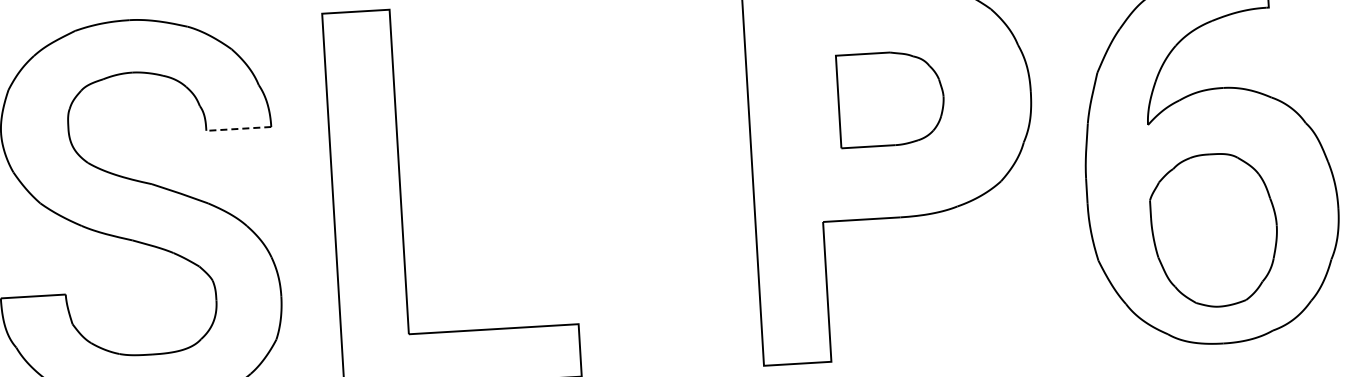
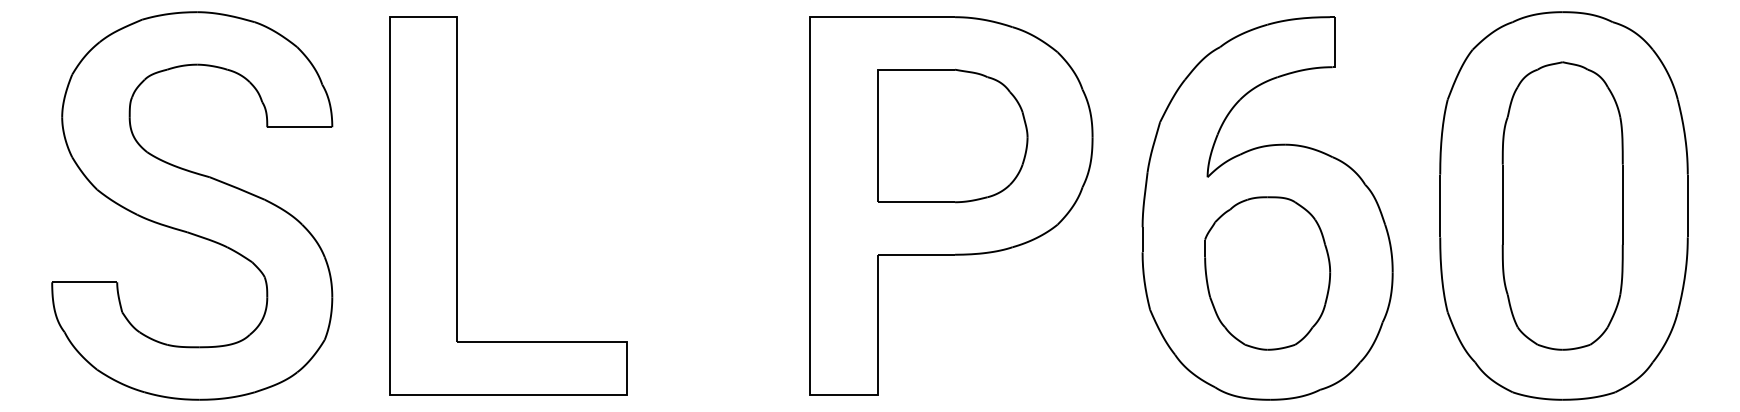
part: (890, 98) -> (952, 135), size x1.43
line: (238, 129) -> (299, 127), dashed -> solid
part: (1214, 230) -> (1267, 273), moved

